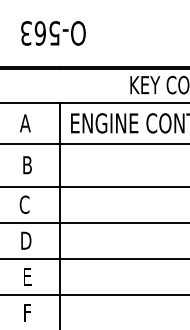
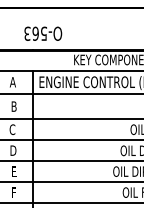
text: (53, 32) -> (43, 33), moved

